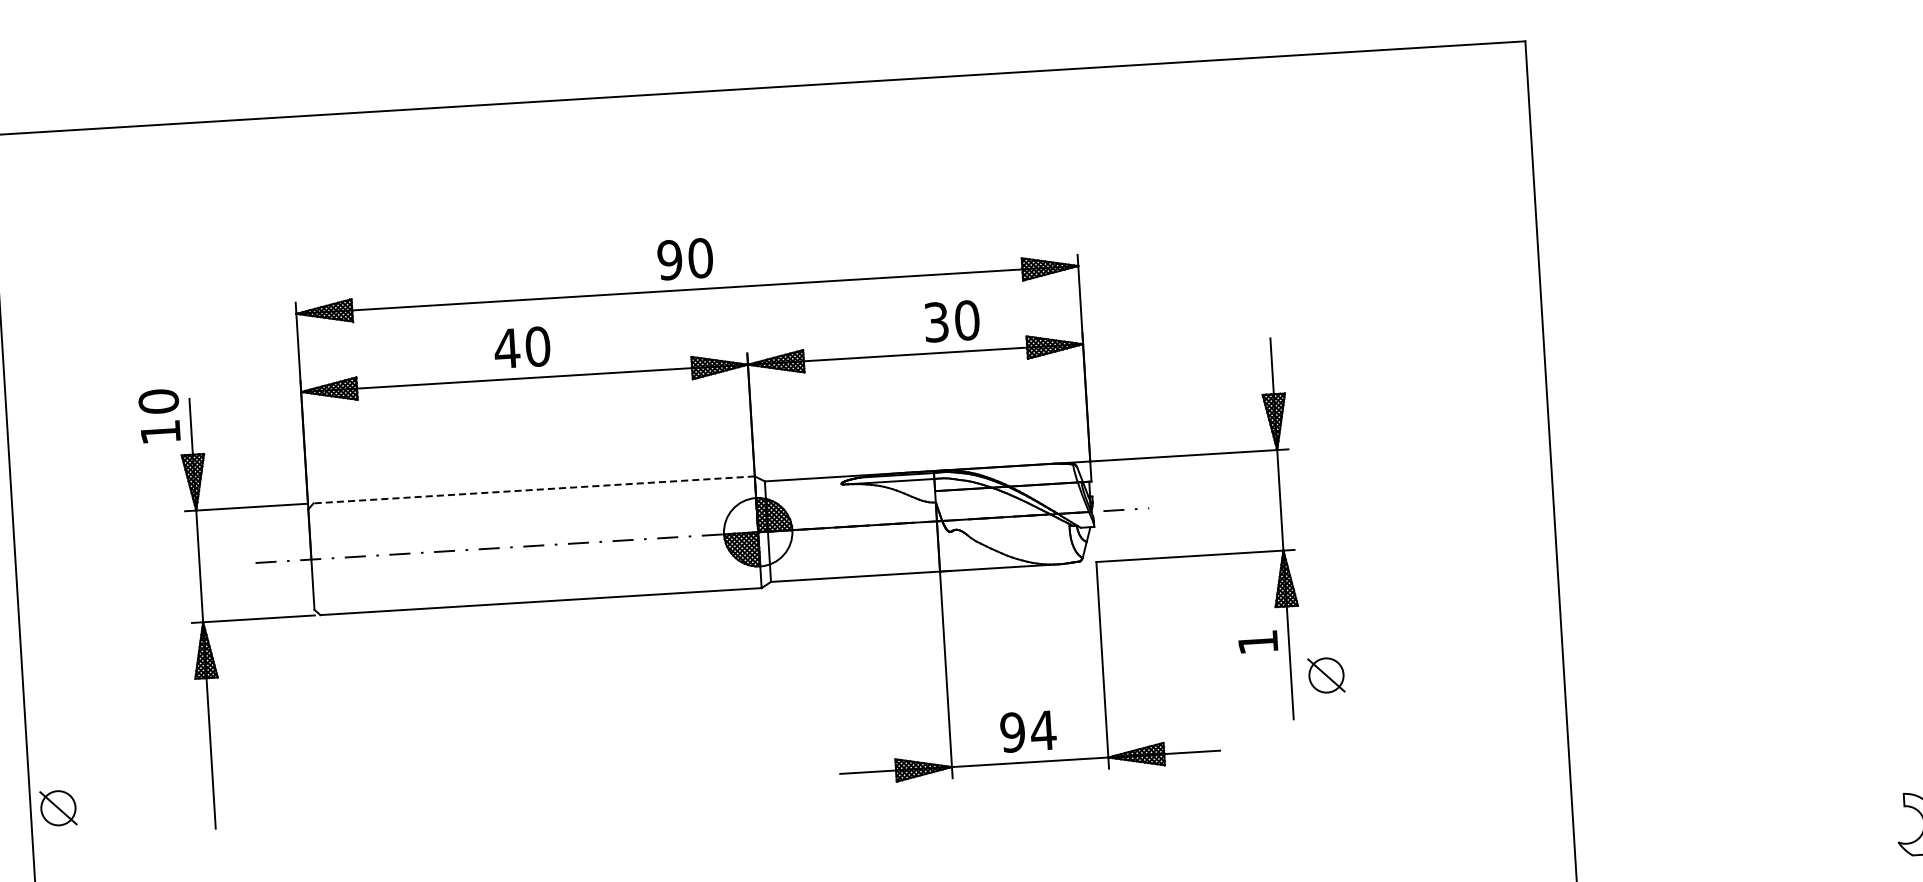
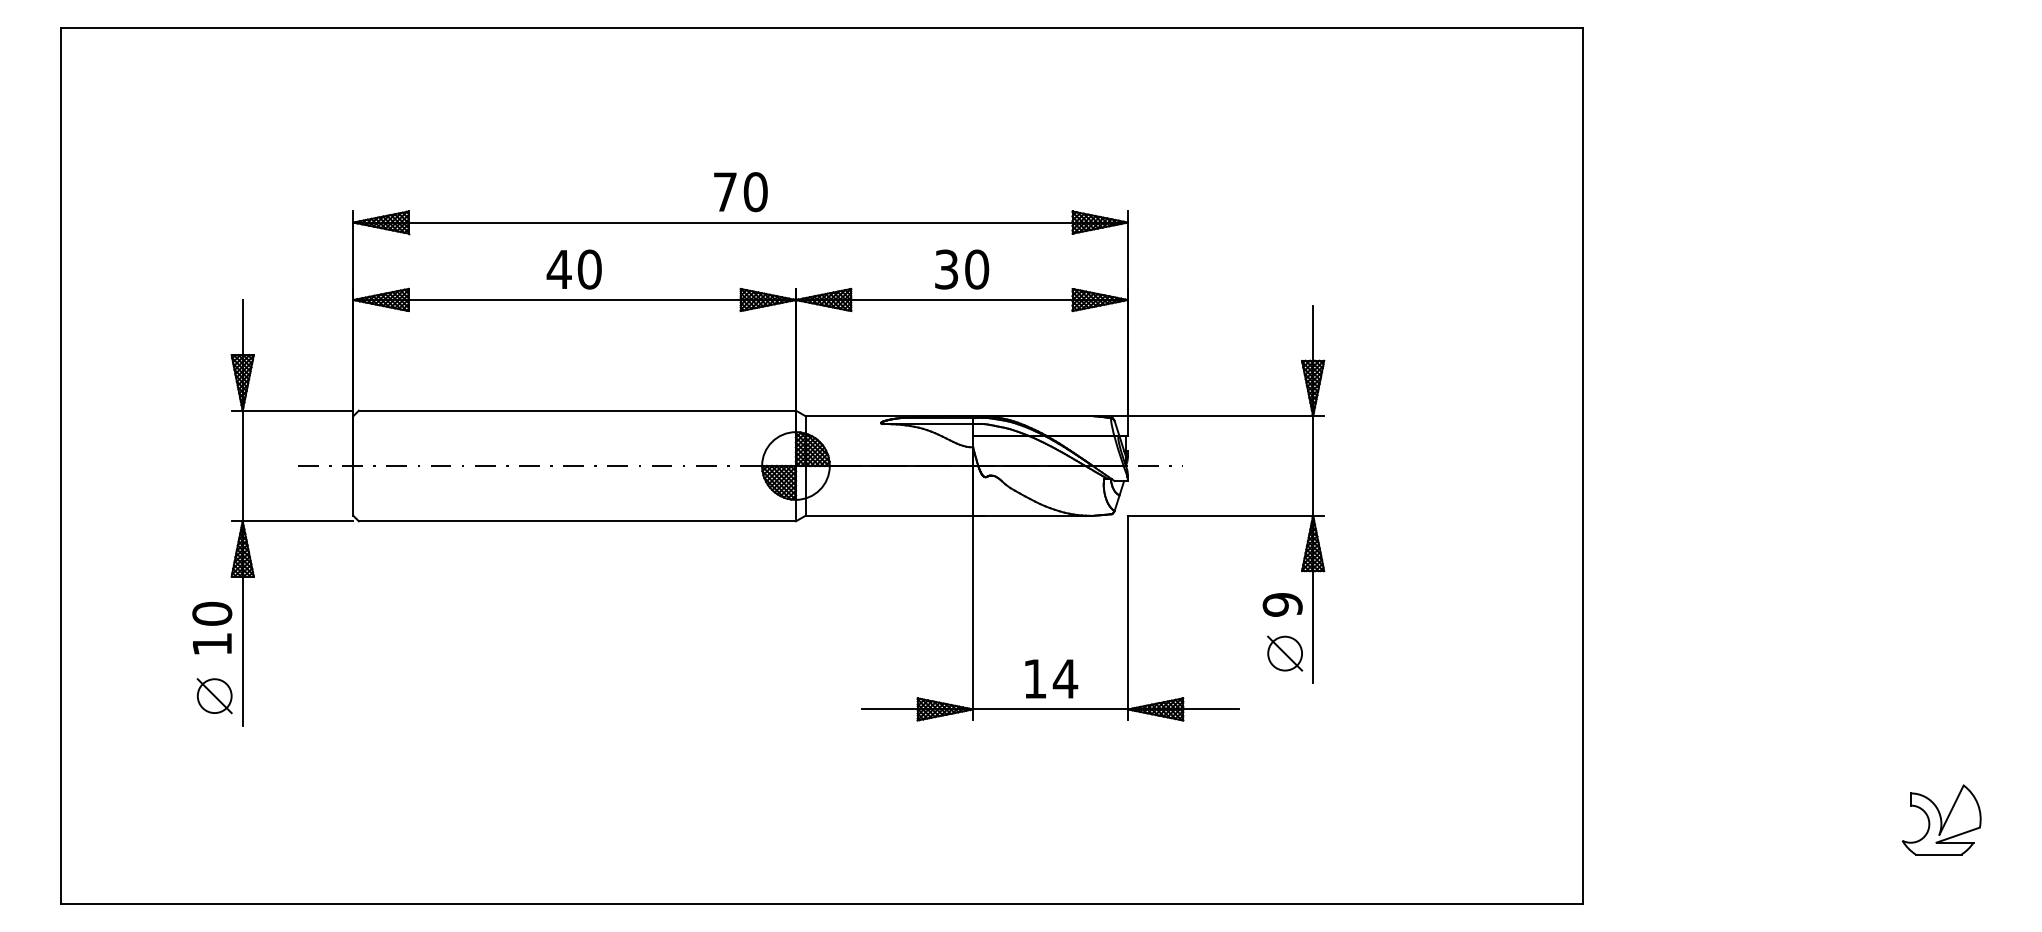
text: (670, 260) -> (725, 192), 90 -> 70
text: (952, 321) -> (962, 269), moved
text: (159, 415) -> (212, 627), moved
line: (534, 489) -> (577, 410), dashed -> solid
text: (1257, 642) -> (1282, 604), 1 -> 9
part: (1326, 675) -> (1285, 653), moved
text: (1013, 731) -> (1035, 678), 94 -> 14
part: (58, 808) -> (214, 696), moved

